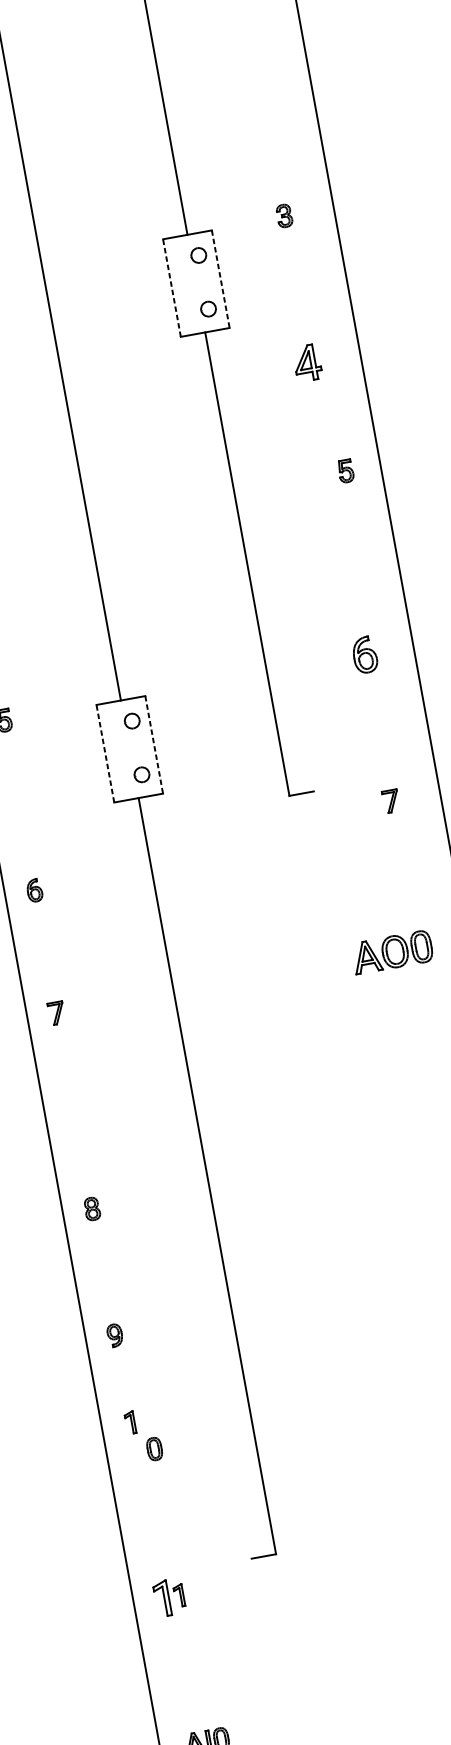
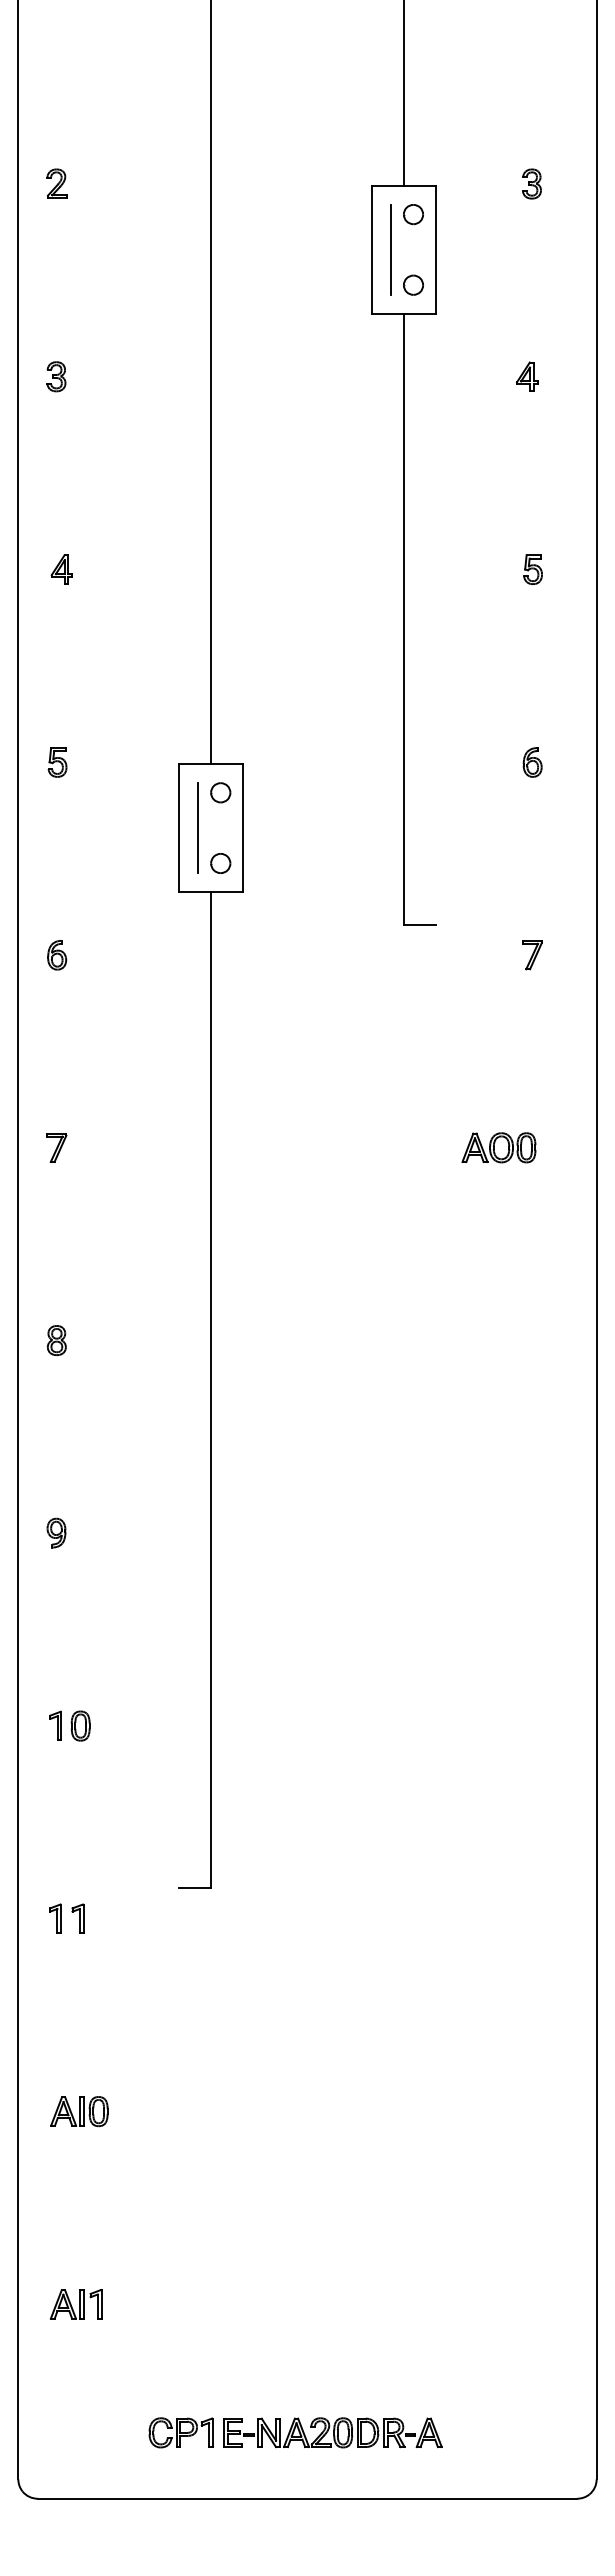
line: (221, 279) -> (436, 250), dashed -> solid
line: (186, 285) -> (391, 249), added
line: (171, 287) -> (371, 249), dashed -> solid
part: (307, 362) -> (527, 376), size x0.62
part: (345, 471) -> (532, 569), moved
part: (364, 655) -> (532, 762), size x0.62
line: (154, 745) -> (243, 828), dashed -> solid
line: (120, 751) -> (198, 828), added
line: (104, 753) -> (178, 827), dashed -> solid
part: (35, 890) -> (57, 955), moved
part: (392, 952) -> (498, 1147), size x0.71
part: (92, 1208) -> (56, 1340), moved
part: (114, 1335) -> (56, 1532), moved
part: (130, 1422) -> (55, 1725), moved
part: (162, 1598) -> (55, 1918), size x0.62

